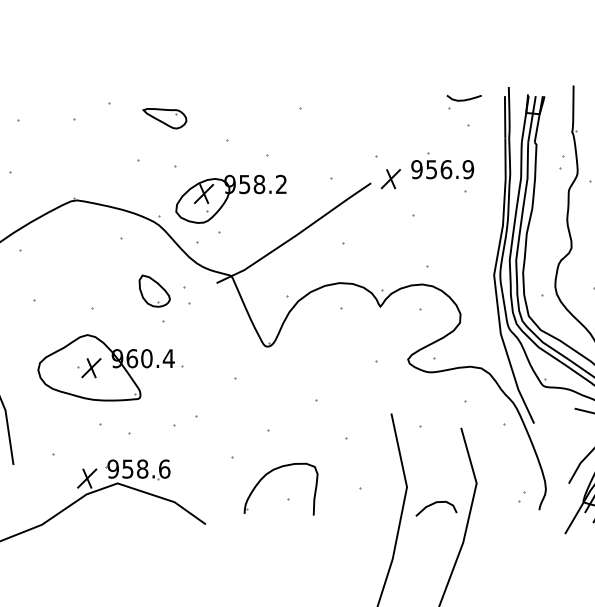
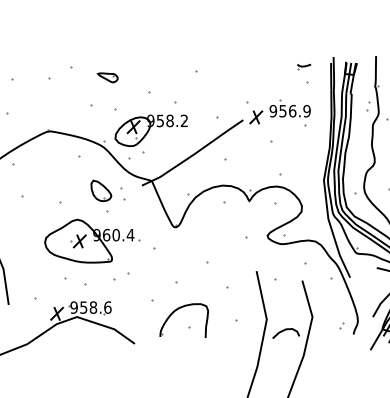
part: (462, 102) -> (303, 67), size x0.6
part: (164, 118) -> (107, 77), size x0.7
part: (110, 366) -> (92, 240), moved

